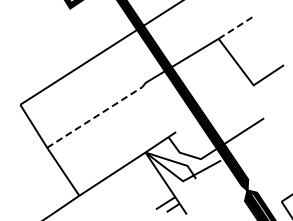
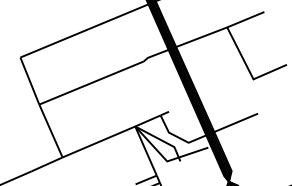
line: (236, 27) -> (246, 19), dashed -> solid
line: (95, 117) -> (92, 83), dashed -> solid

